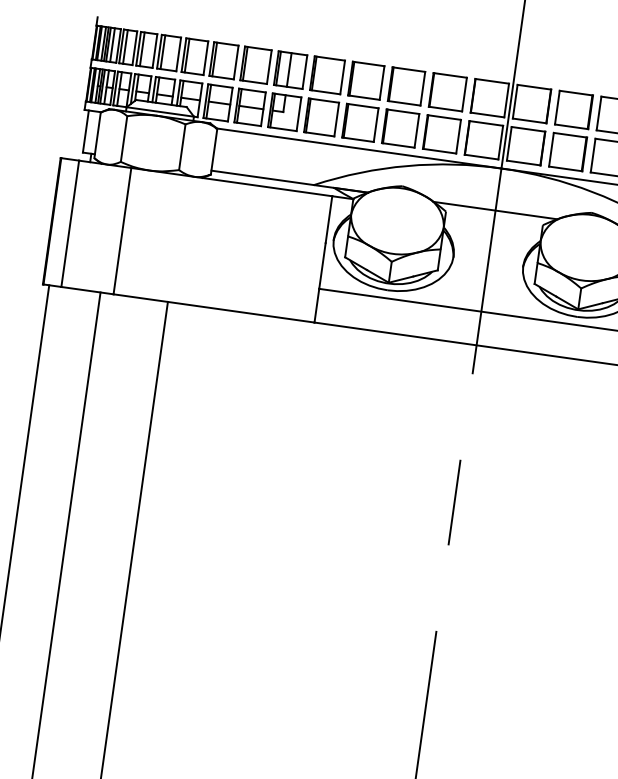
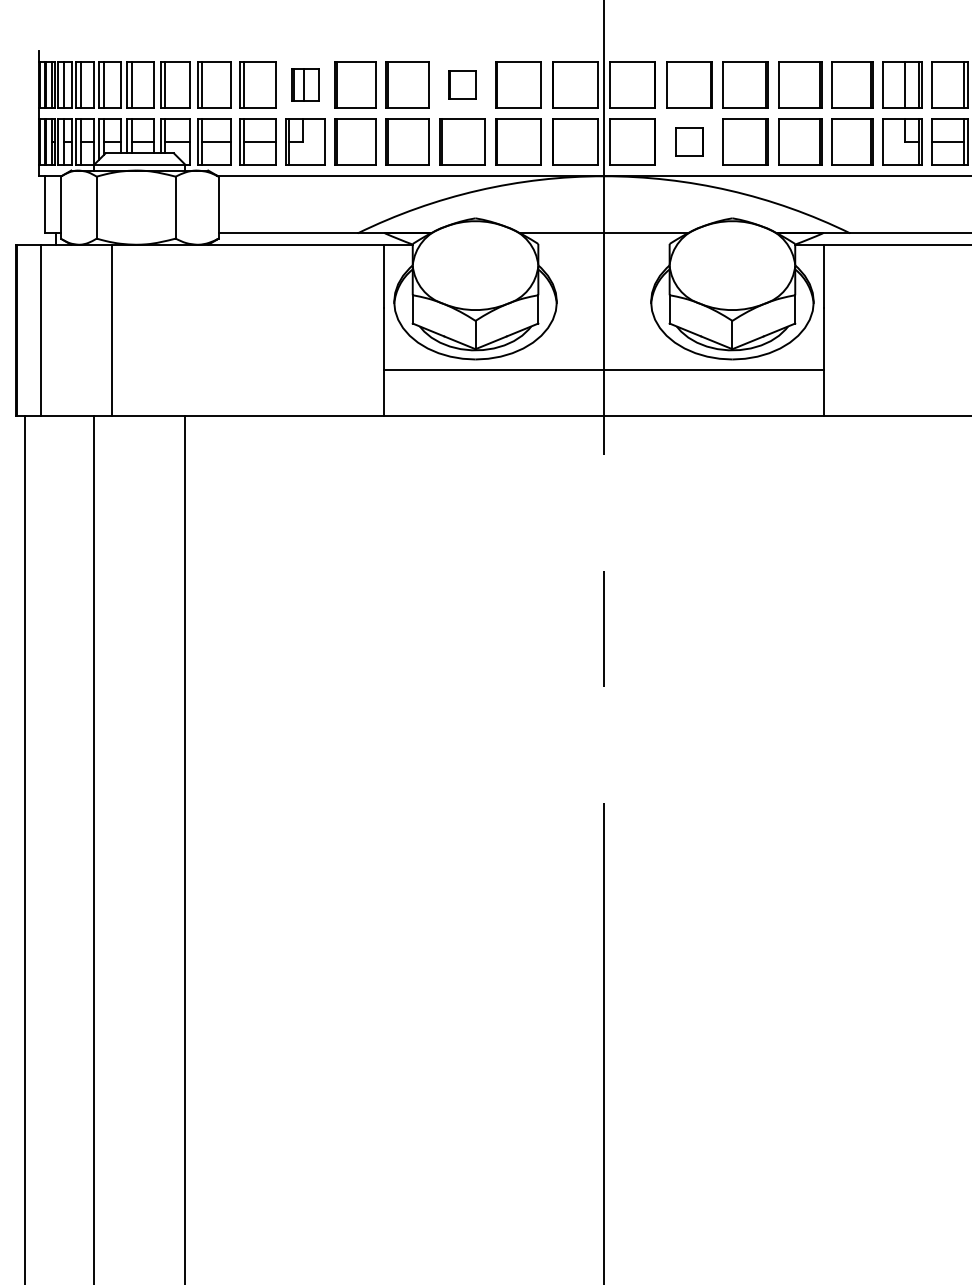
part: (290, 69) -> (305, 84), size x0.7
part: (406, 86) -> (462, 84), size x0.6
part: (568, 151) -> (689, 141), size x0.6

